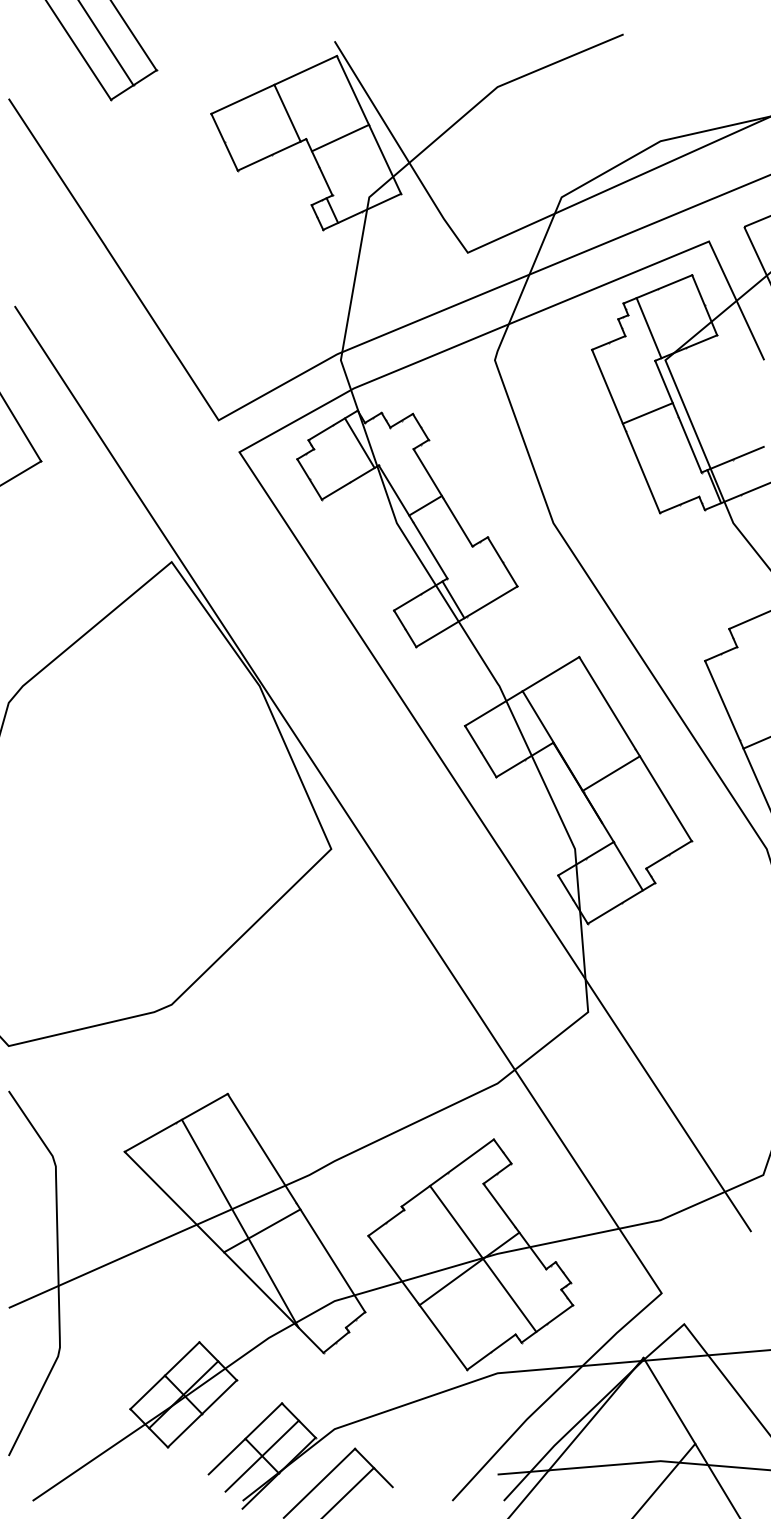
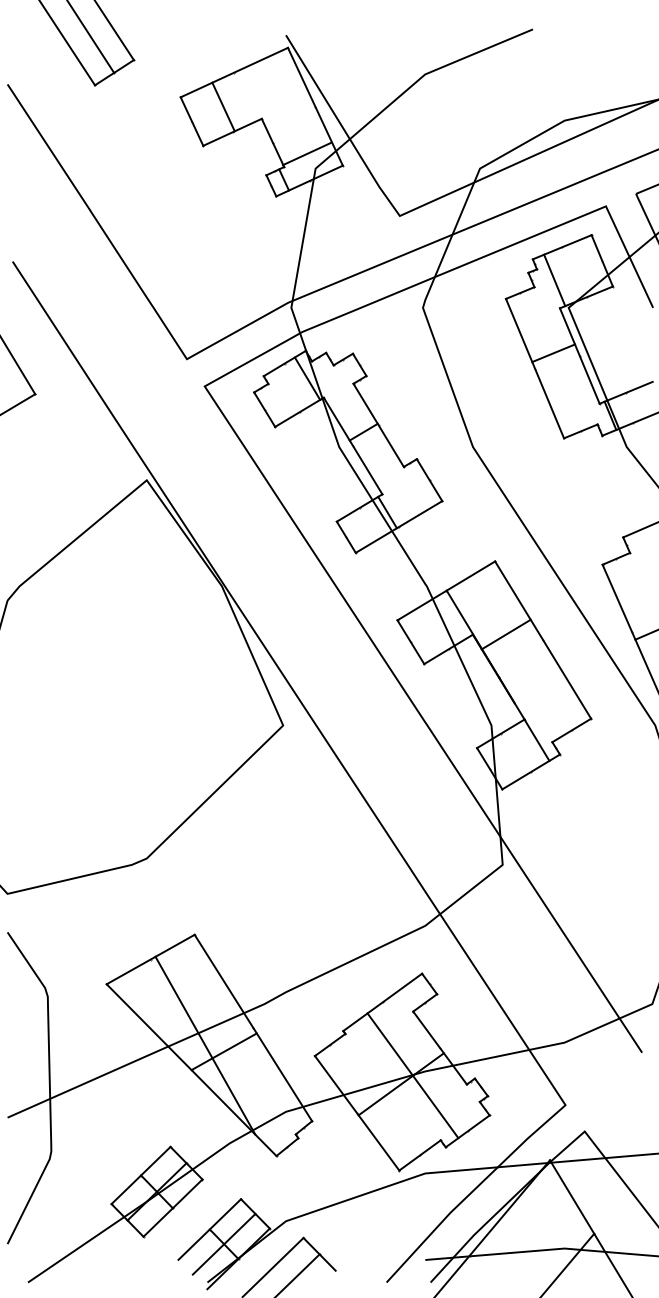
line: (287, 112) -> (223, 106), moved
line: (340, 137) -> (307, 153), moved
line: (610, 773) -> (505, 634), moved

